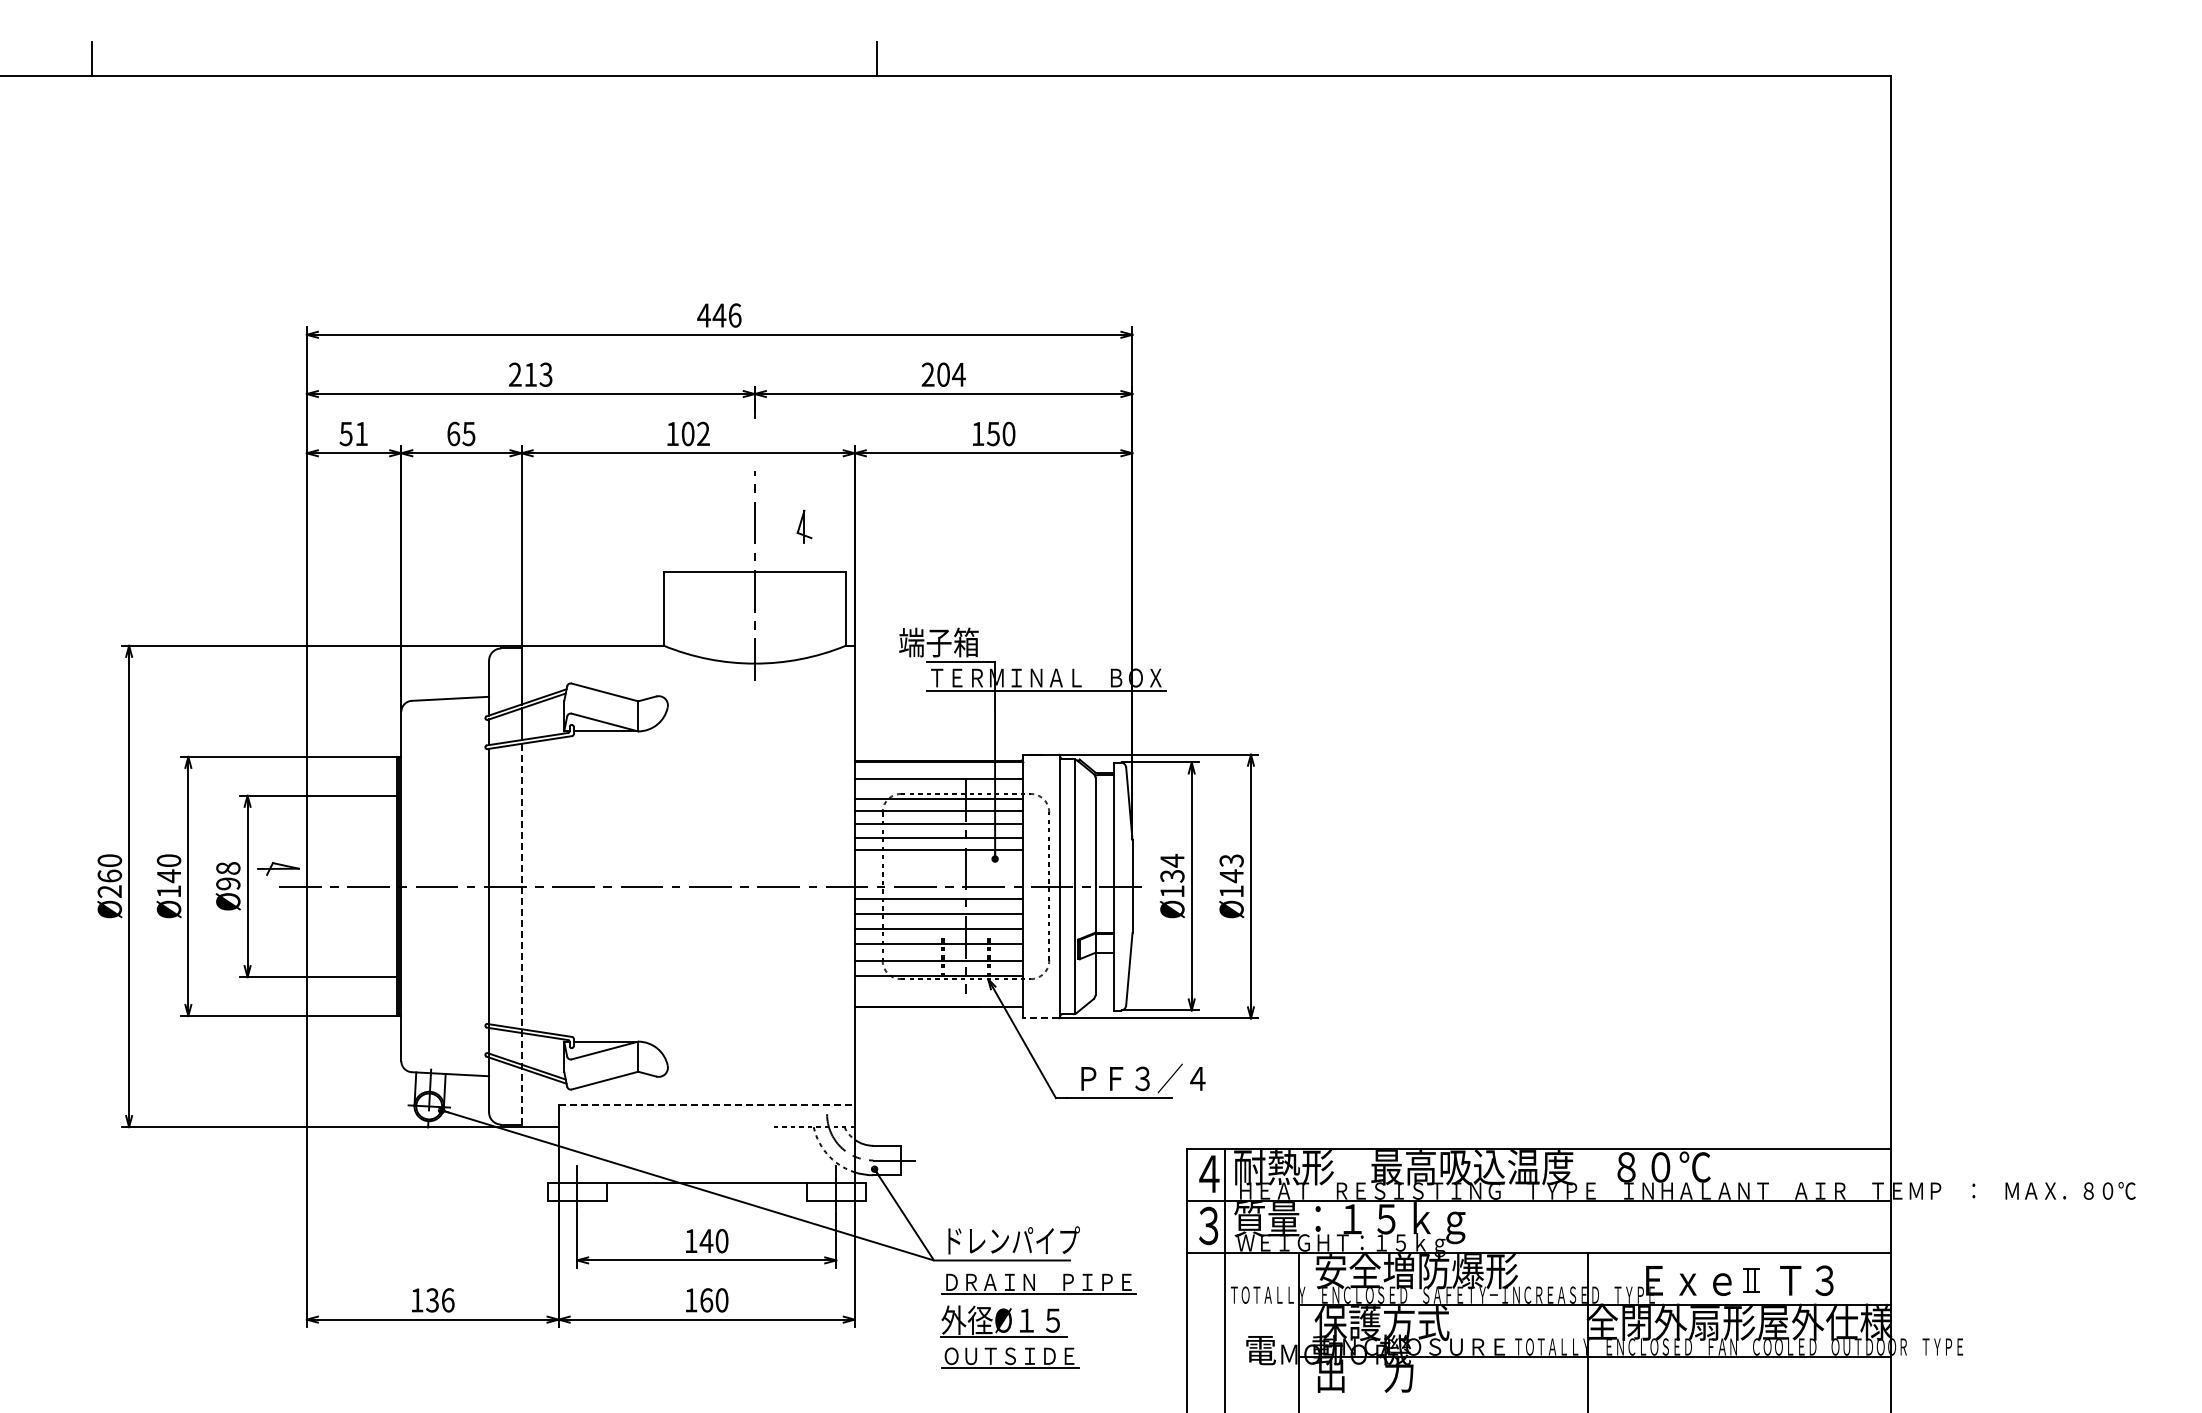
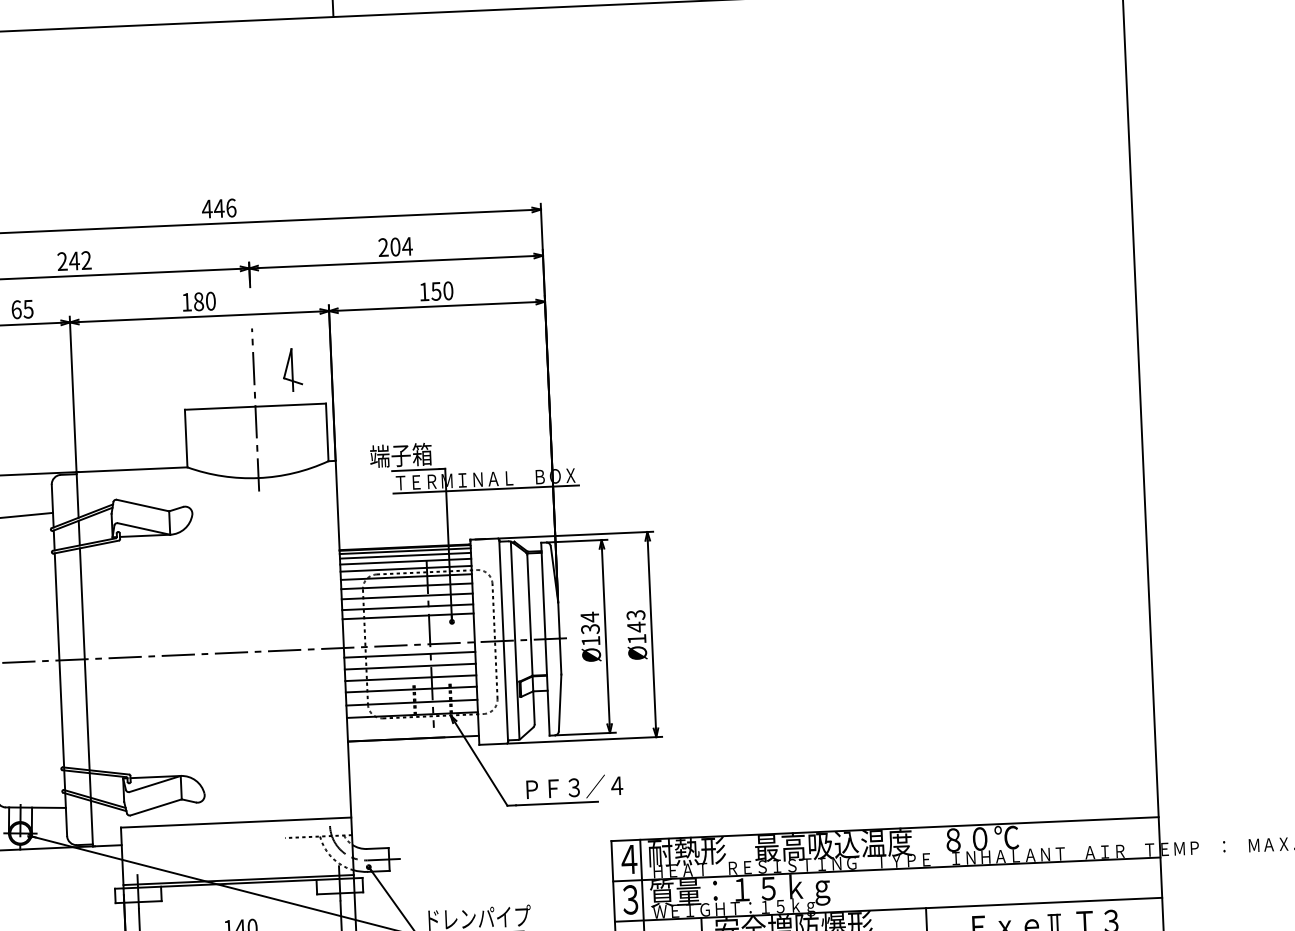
text: (537, 374) -> (79, 260), 213 -> 242
text: (695, 433) -> (204, 301), 102 -> 180
part: (804, 526) -> (292, 369), size x1.67
line: (938, 765) -> (404, 551), added
line: (938, 771) -> (405, 555), added
line: (938, 788) -> (405, 568), added
line: (521, 935) -> (86, 697), dashed -> solid
line: (1040, 1018) -> (492, 744), dashed -> solid
line: (707, 1104) -> (236, 822), dashed -> solid
line: (706, 1178) -> (238, 880), added

